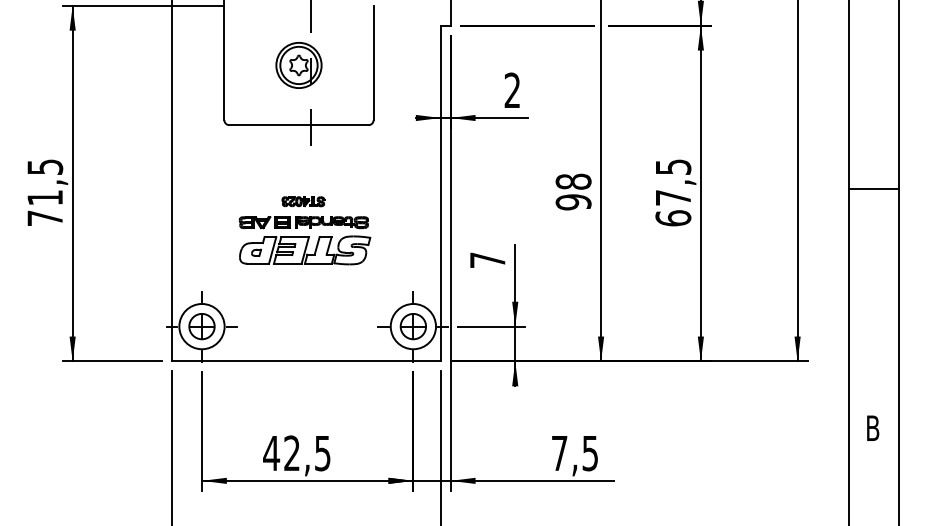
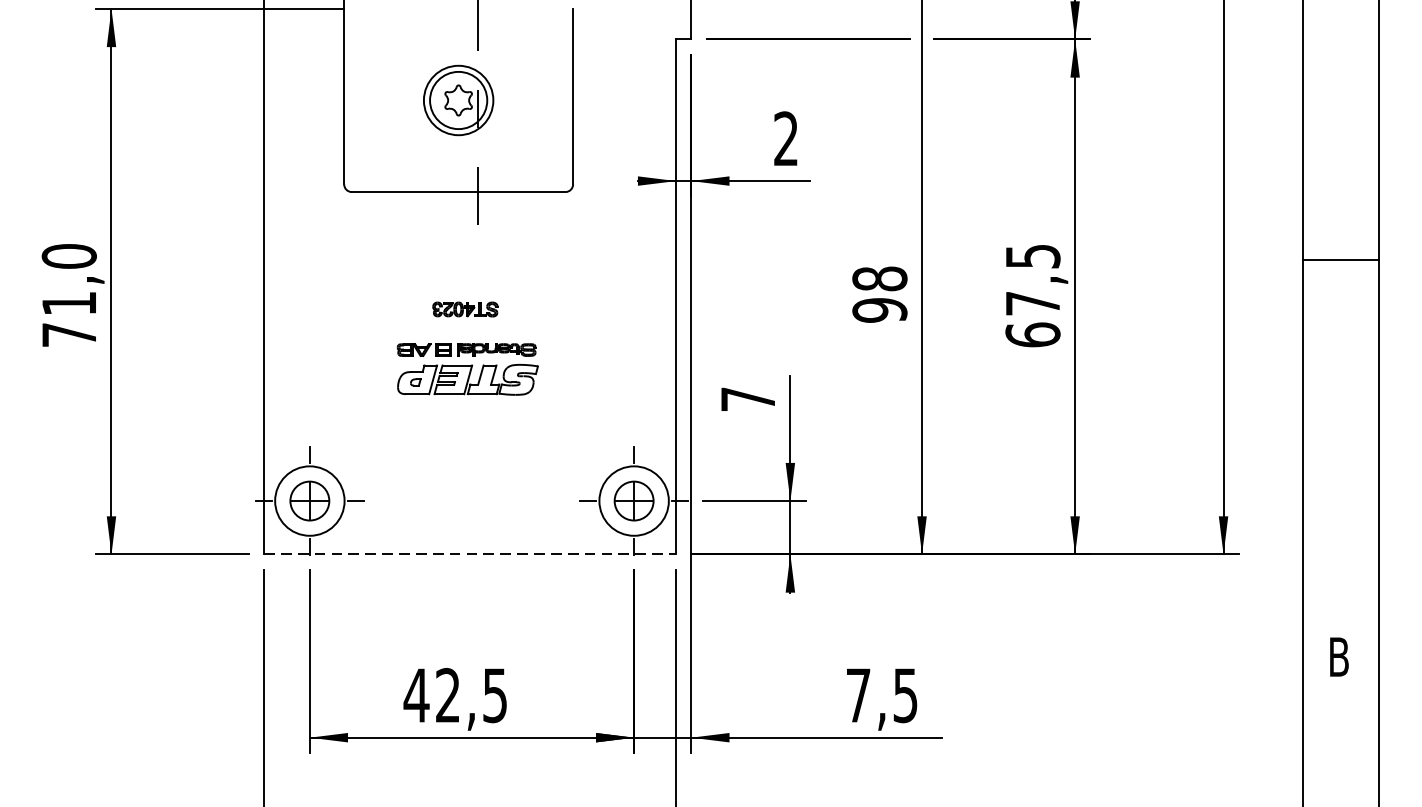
text: (45, 167) -> (69, 257), 71,5 -> 71,0
line: (874, 189) -> (1341, 260), moved
part: (304, 240) -> (467, 368), size x0.7
line: (306, 361) -> (470, 554), solid -> dashed

